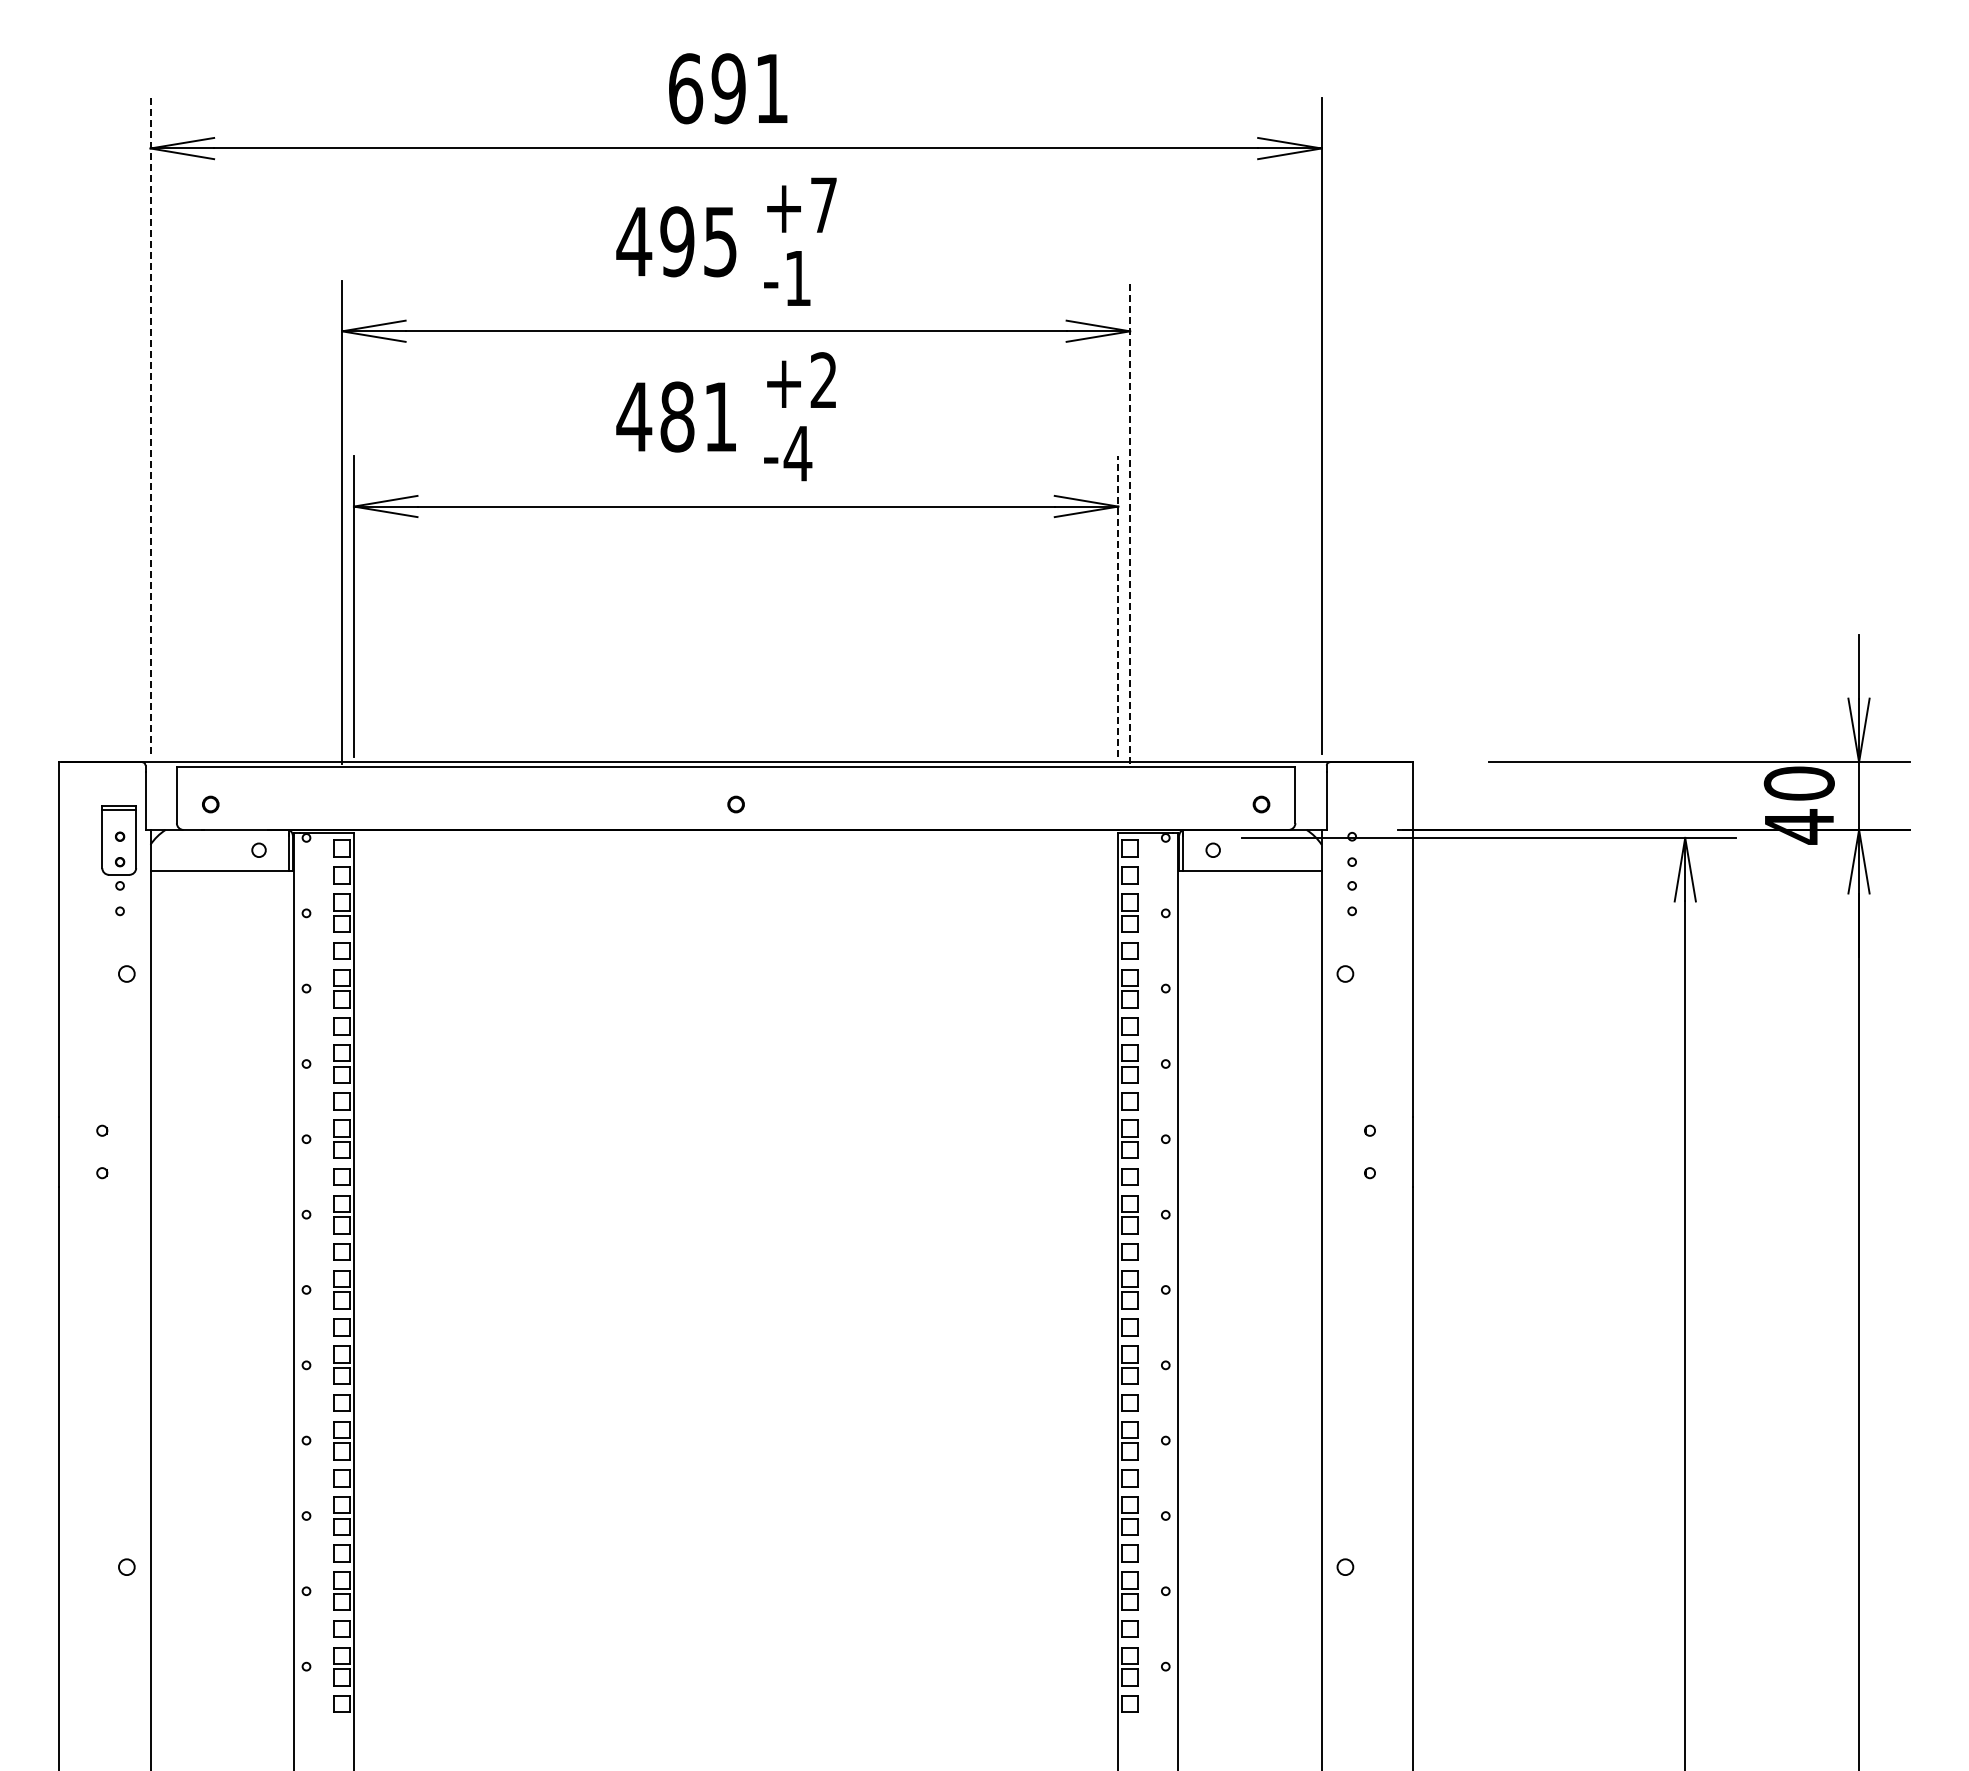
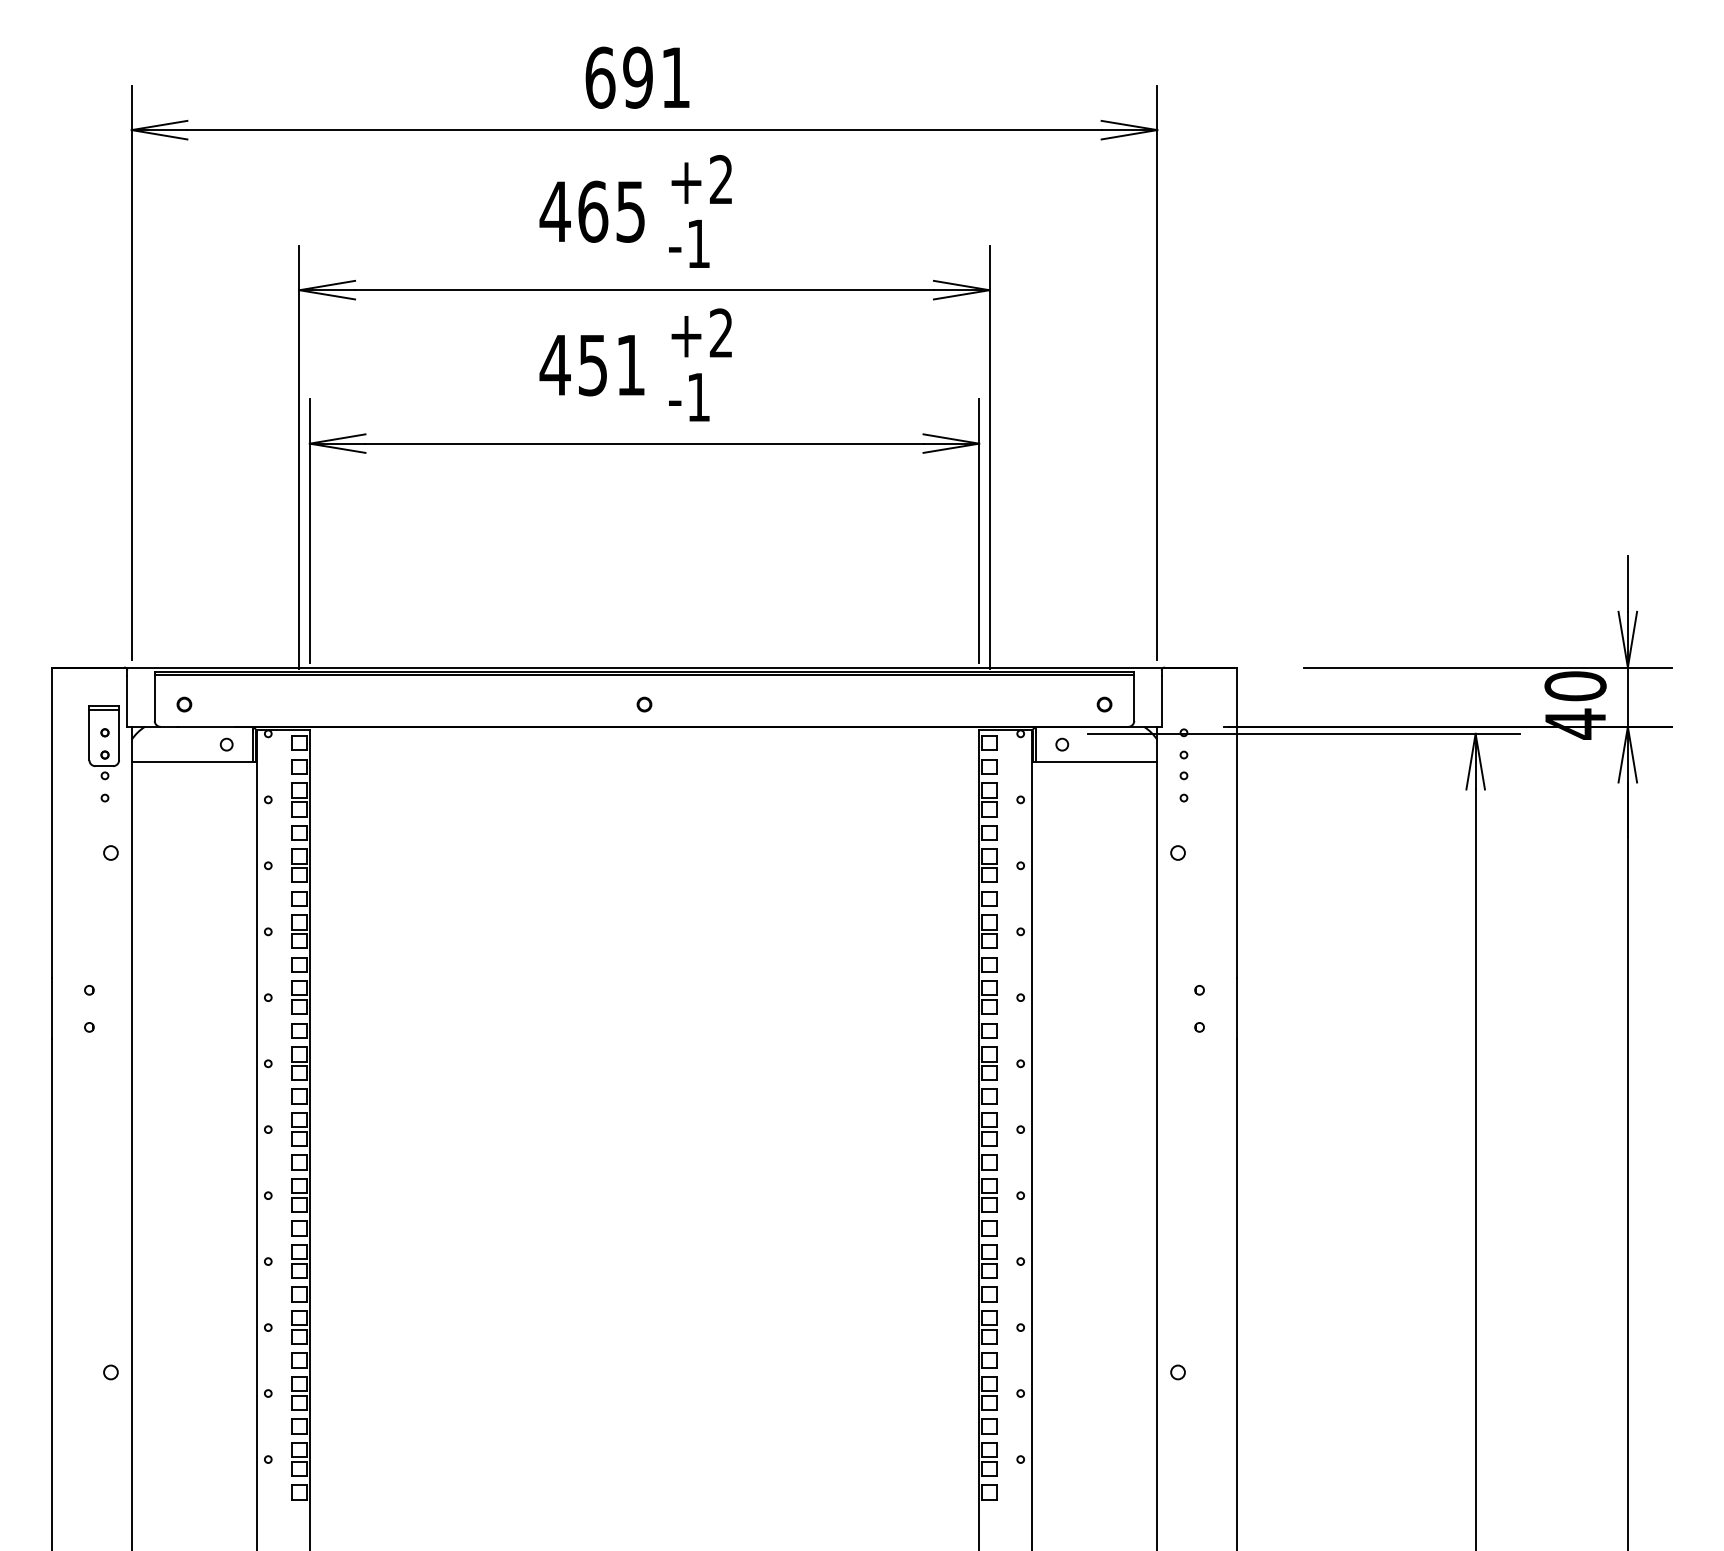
text: (823, 204) -> (721, 179), +7 -> +2
text: (677, 241) -> (593, 211), 495 -> 465
text: (677, 416) -> (593, 364), 481 -> 451
line: (150, 425) -> (131, 372), dashed -> solid
text: (797, 453) -> (698, 397), -4 -> -1
line: (1130, 522) -> (989, 457), dashed -> solid
line: (1118, 606) -> (979, 531), dashed -> solid
line: (735, 770) -> (643, 674), added

